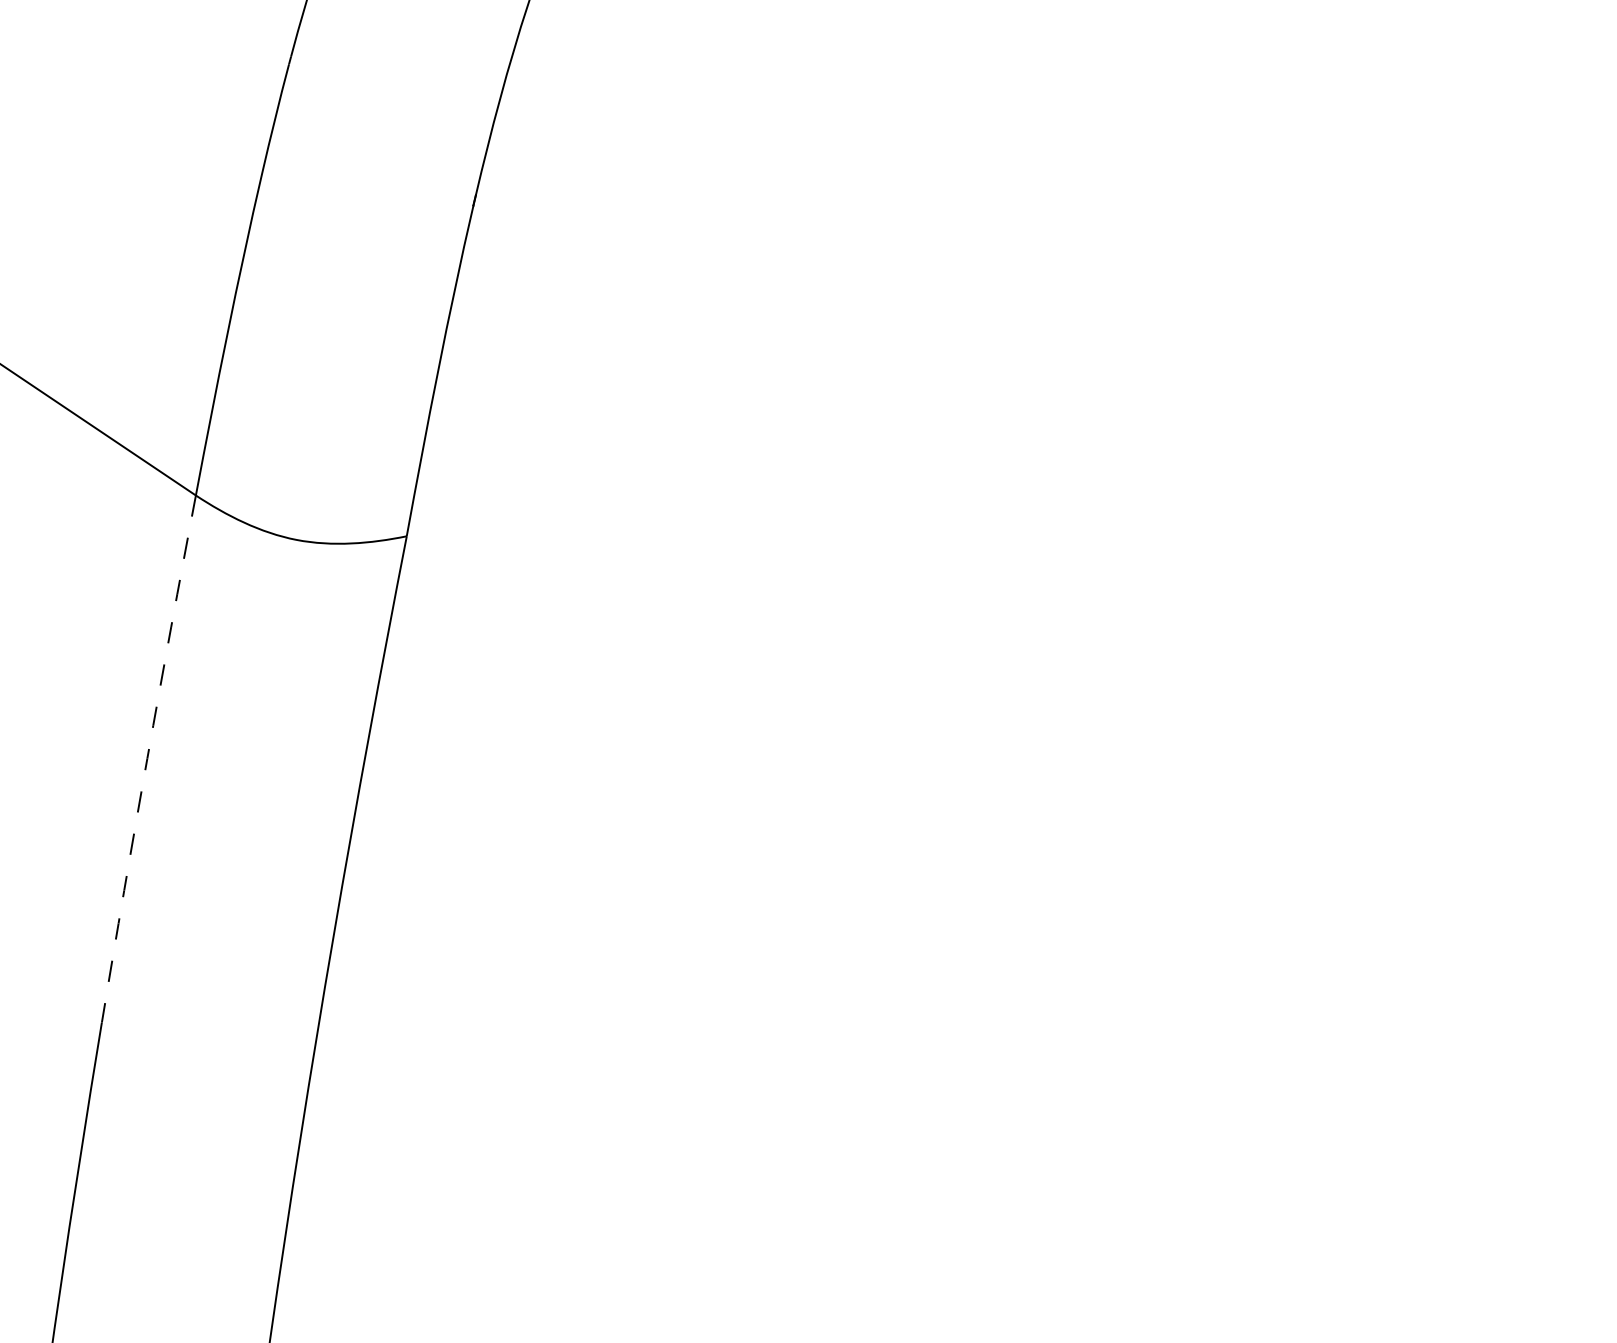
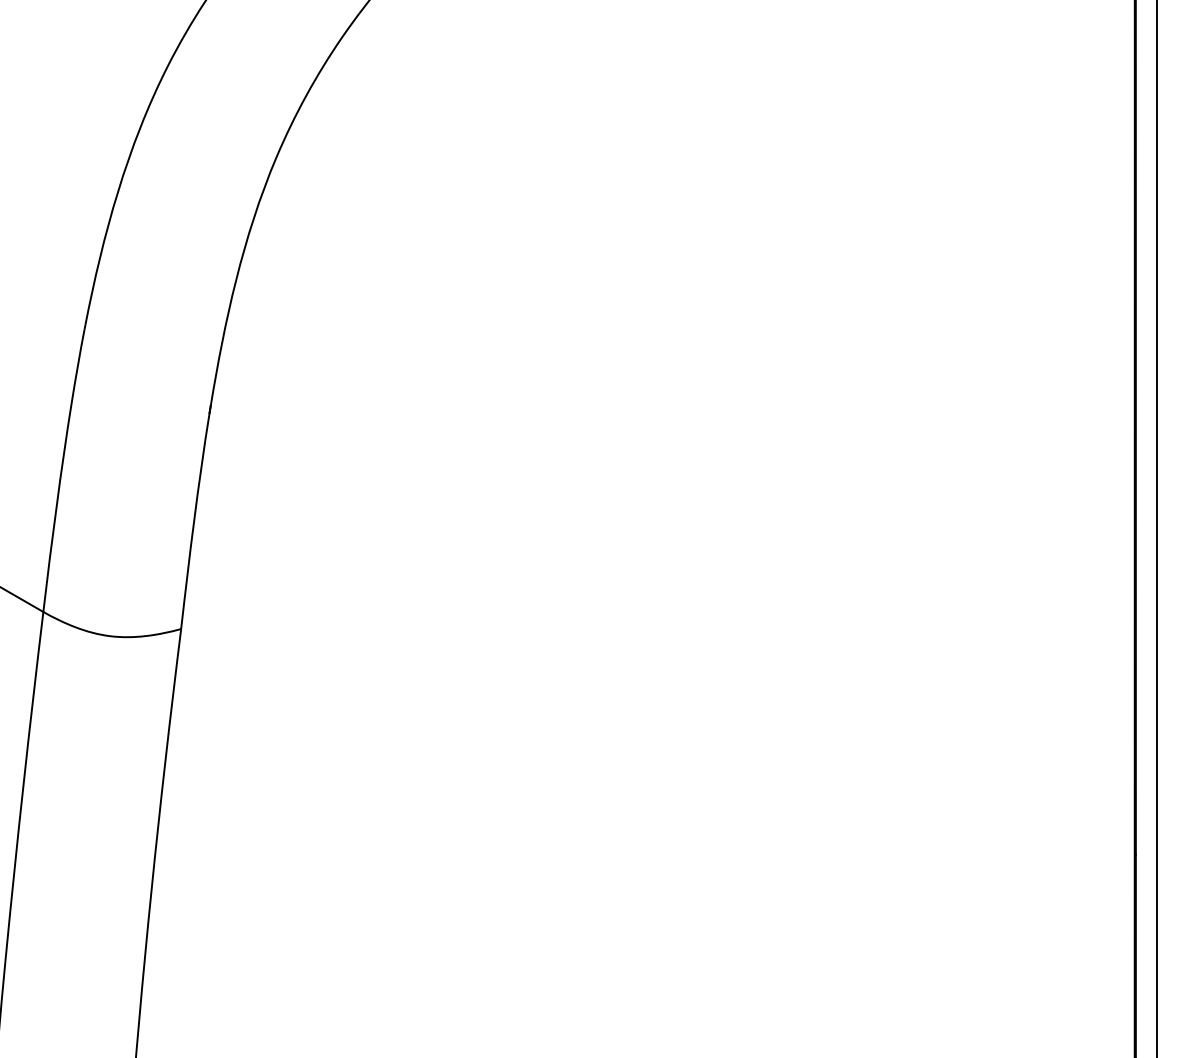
arc: (147, 758) -> (23, 783), dashed -> solid

